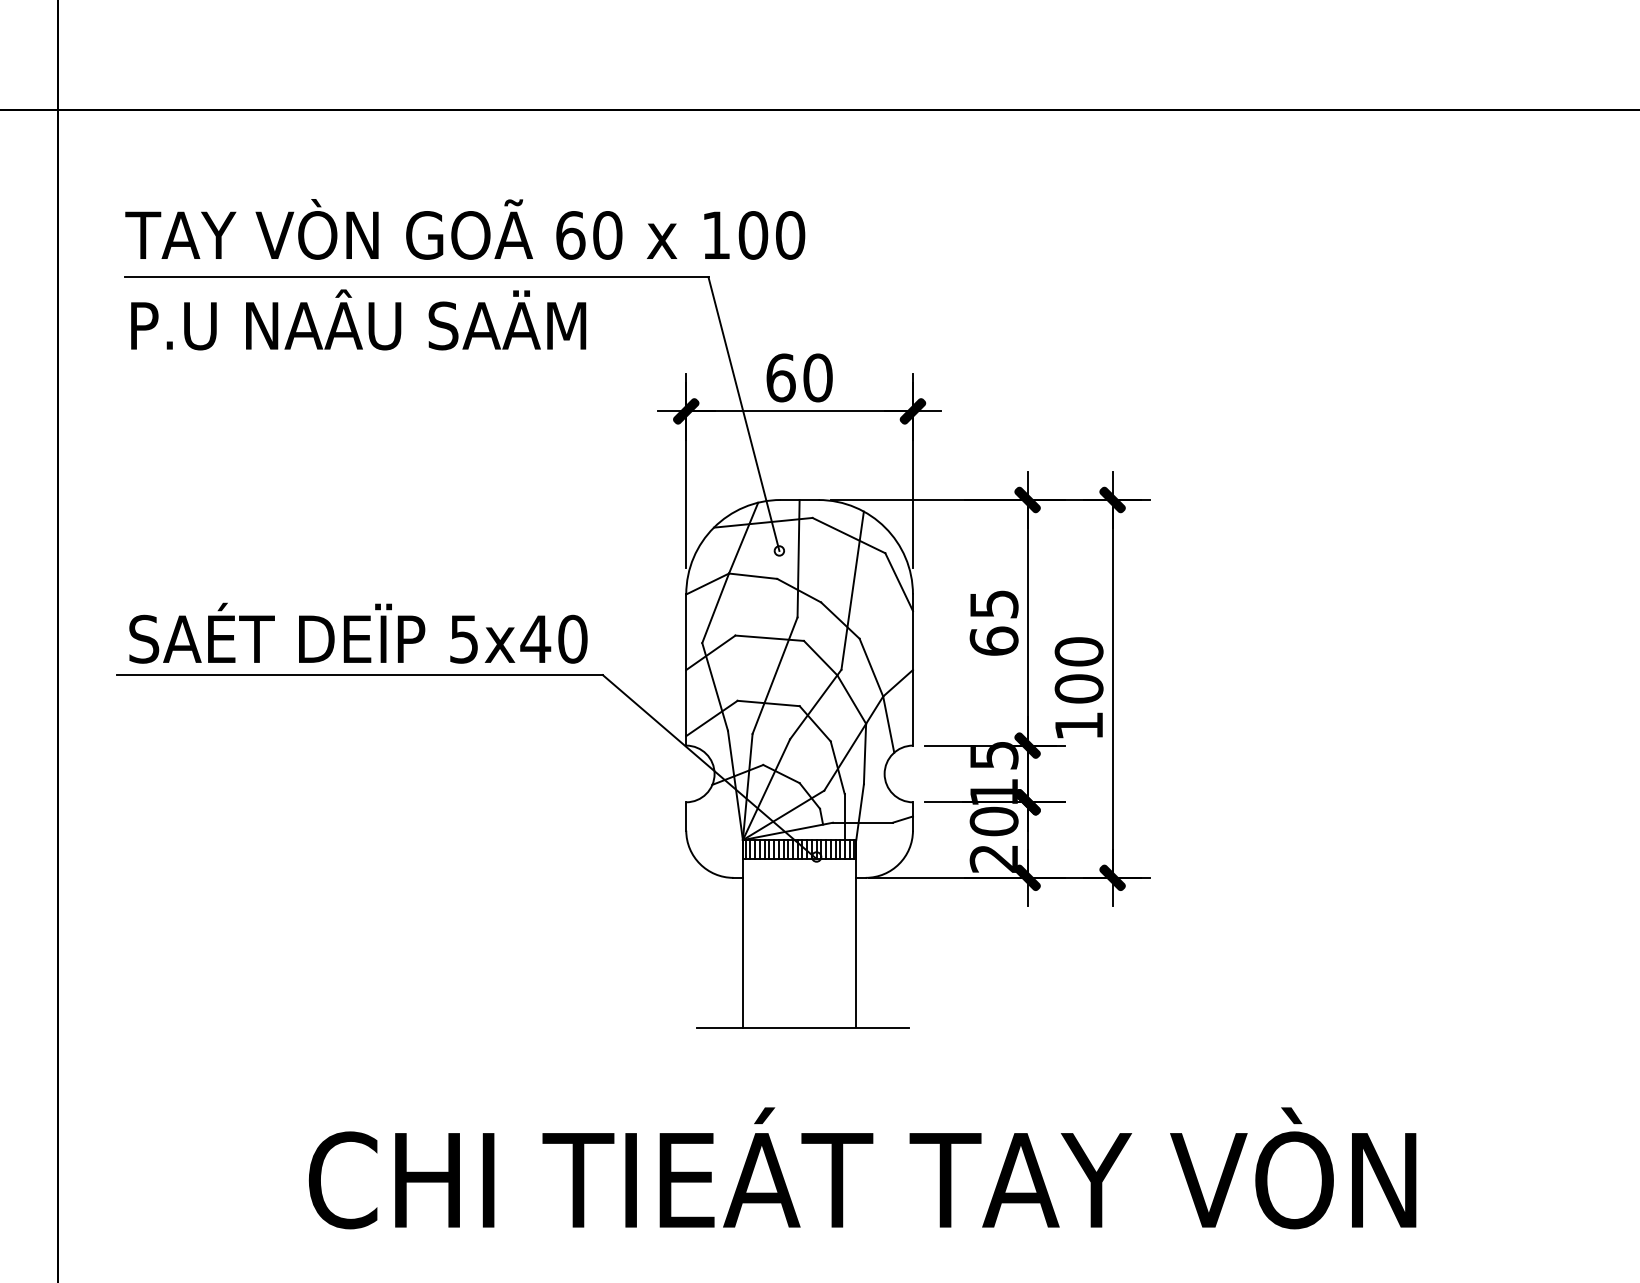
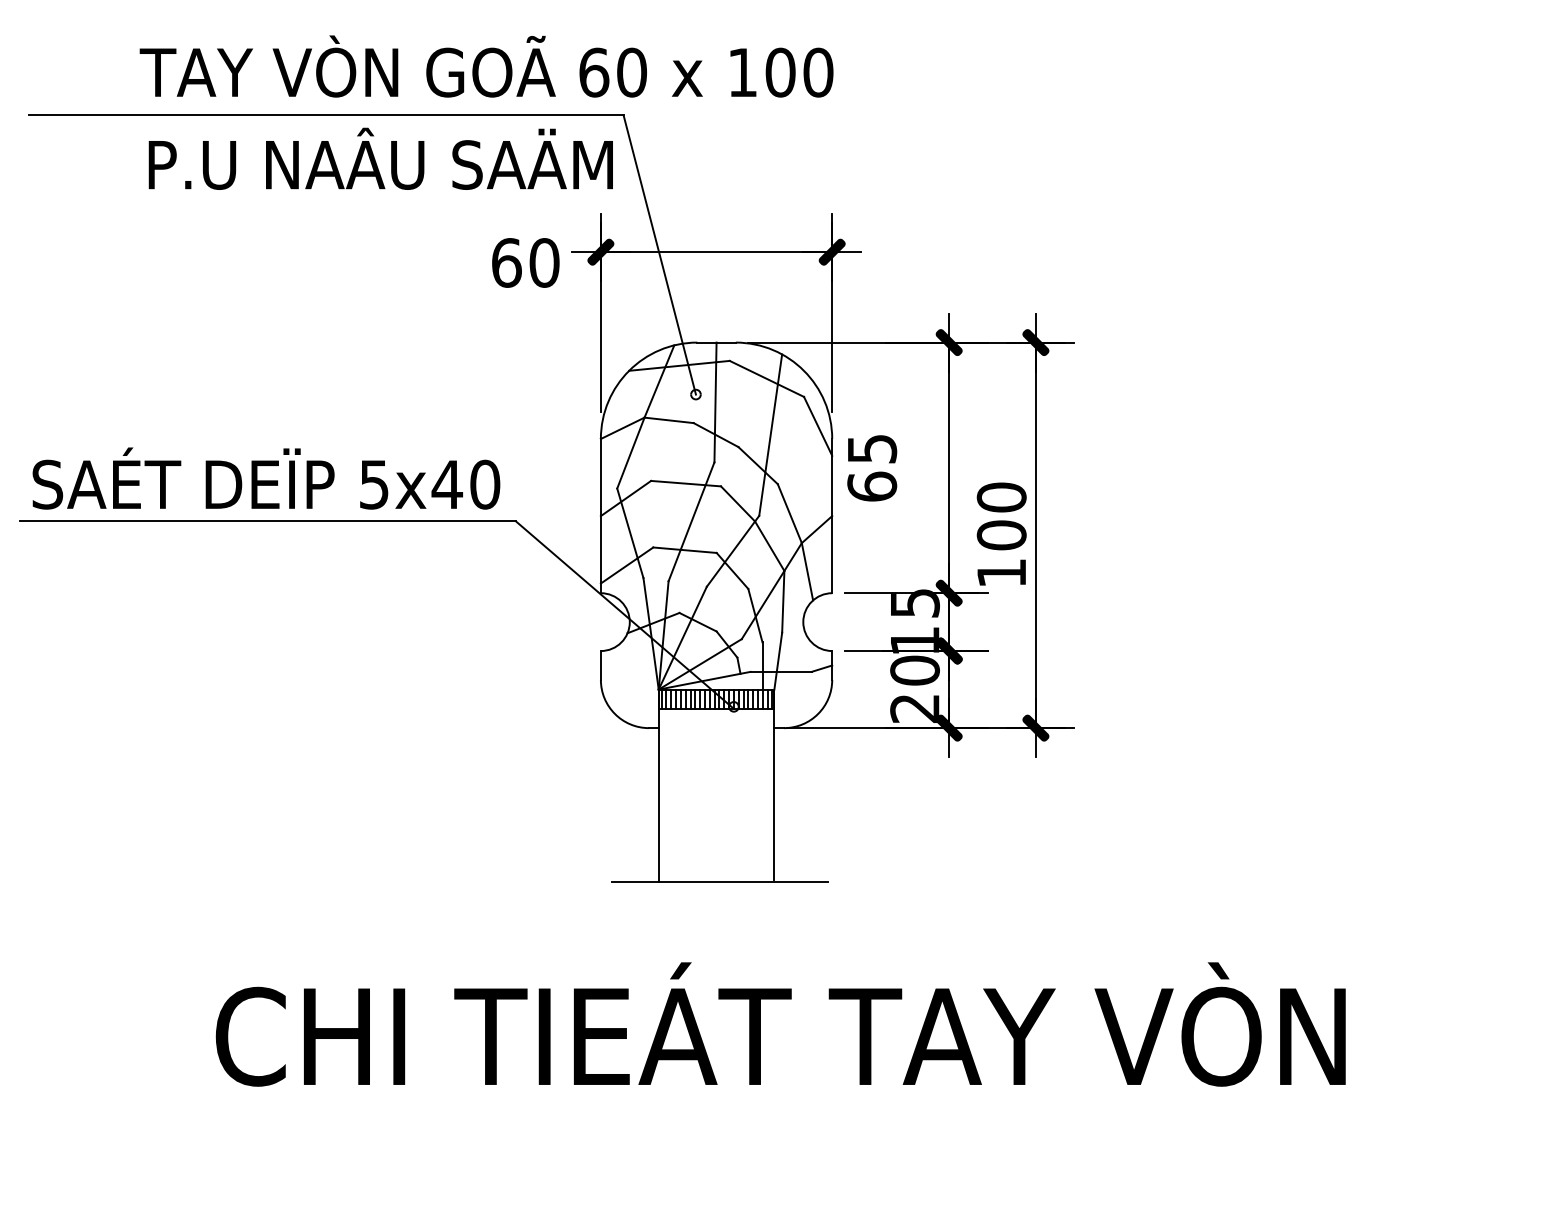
text: (465, 229) -> (486, 66), moved
text: (358, 319) -> (380, 158), moved
text: (799, 377) -> (525, 262), moved
text: (993, 622) -> (871, 467), moved

